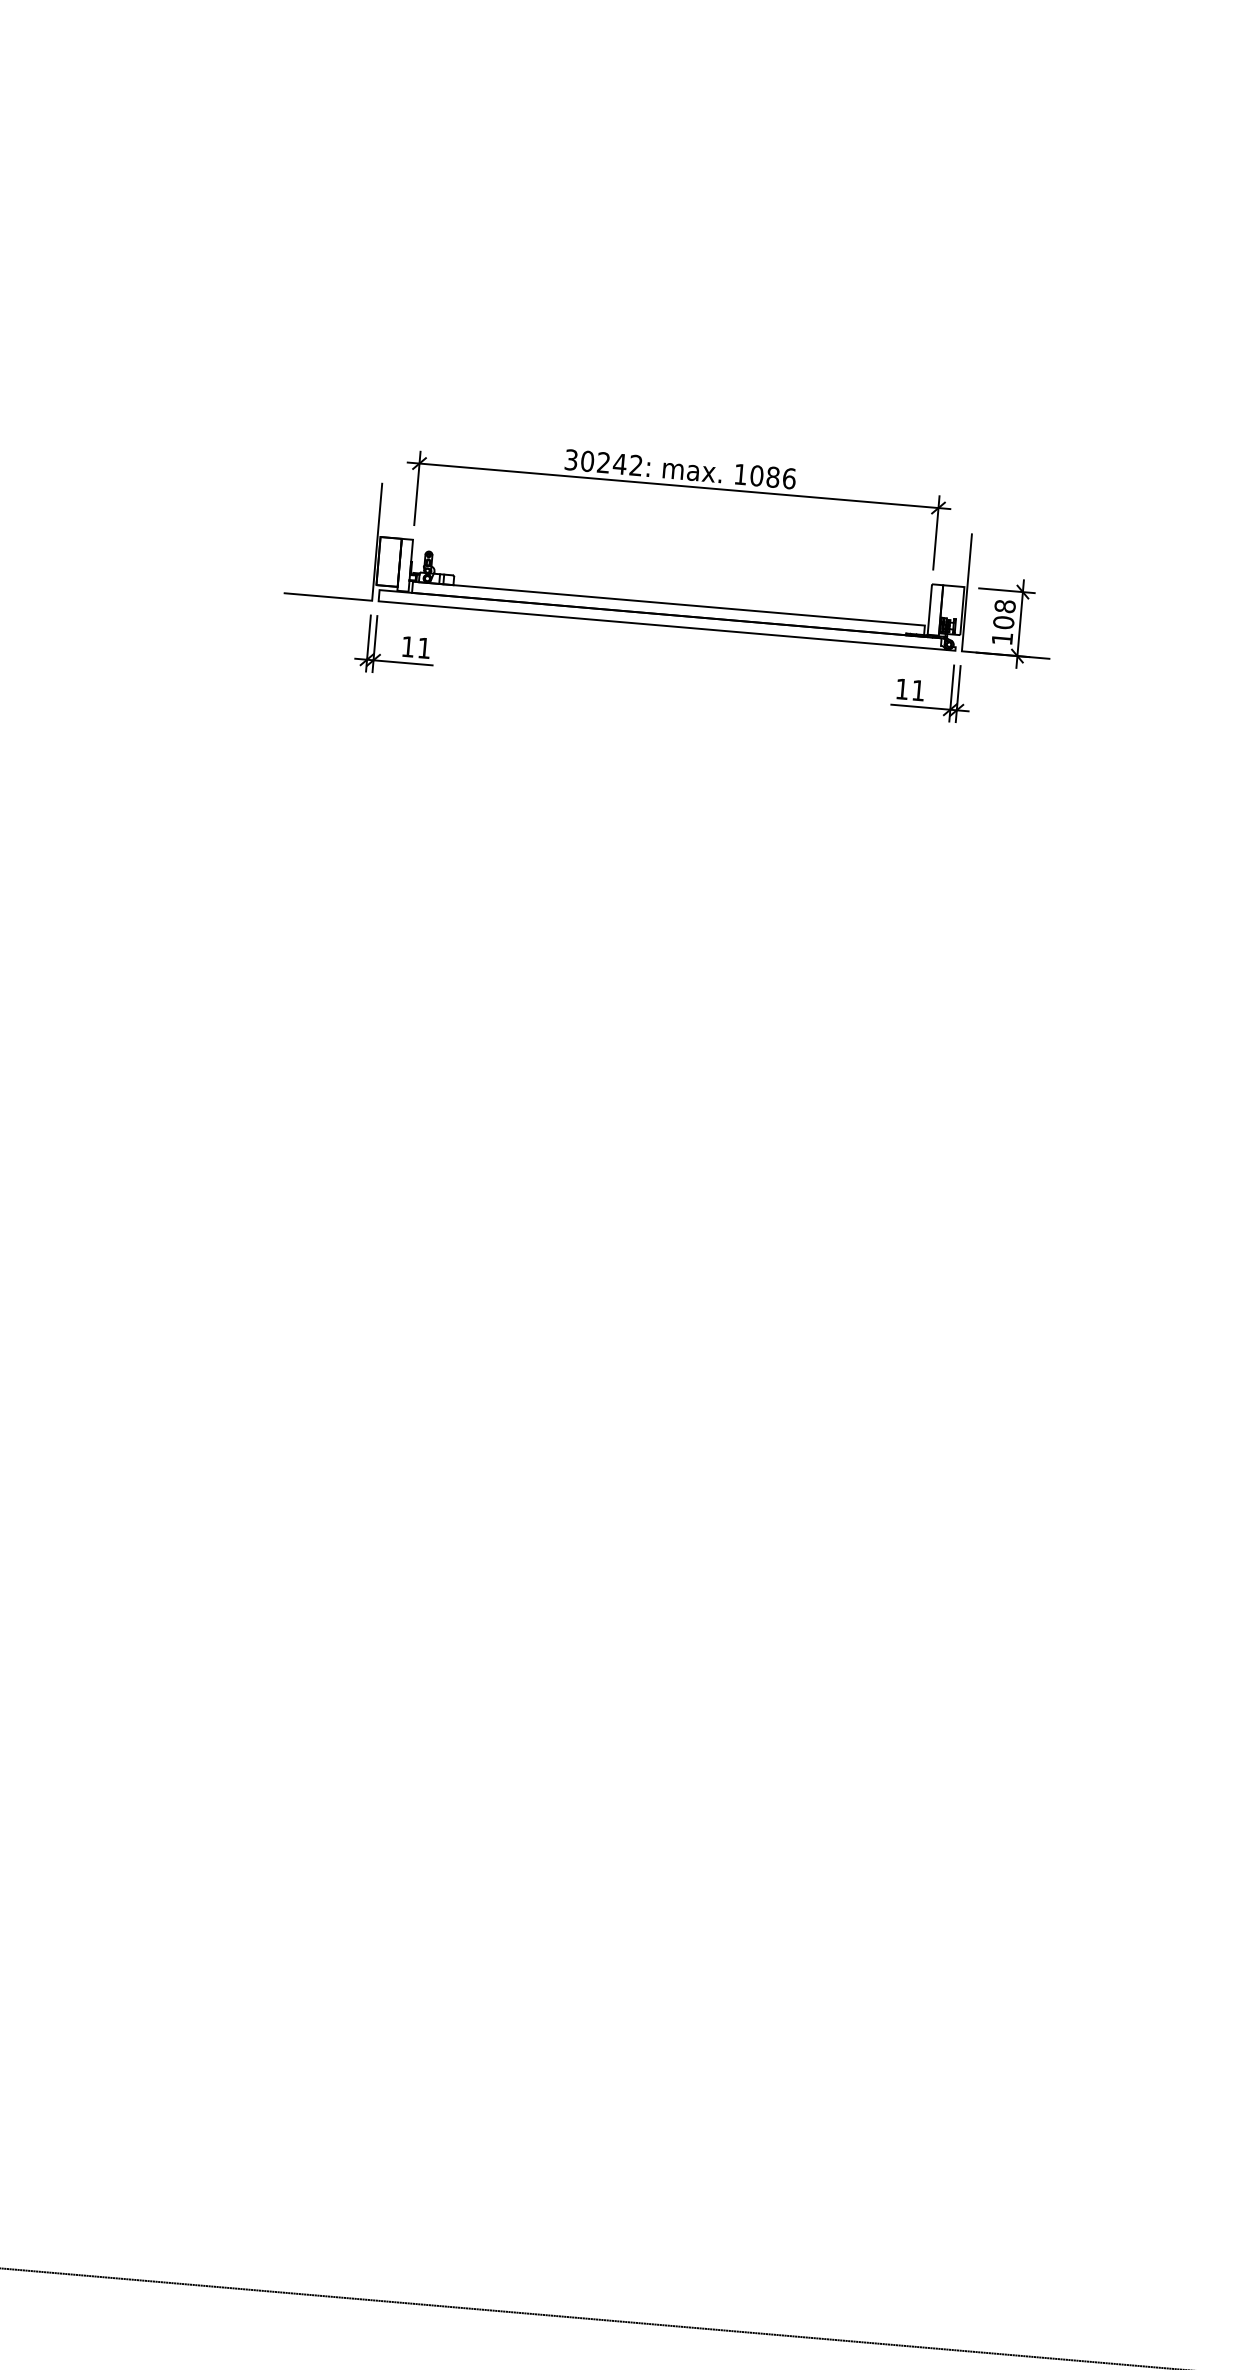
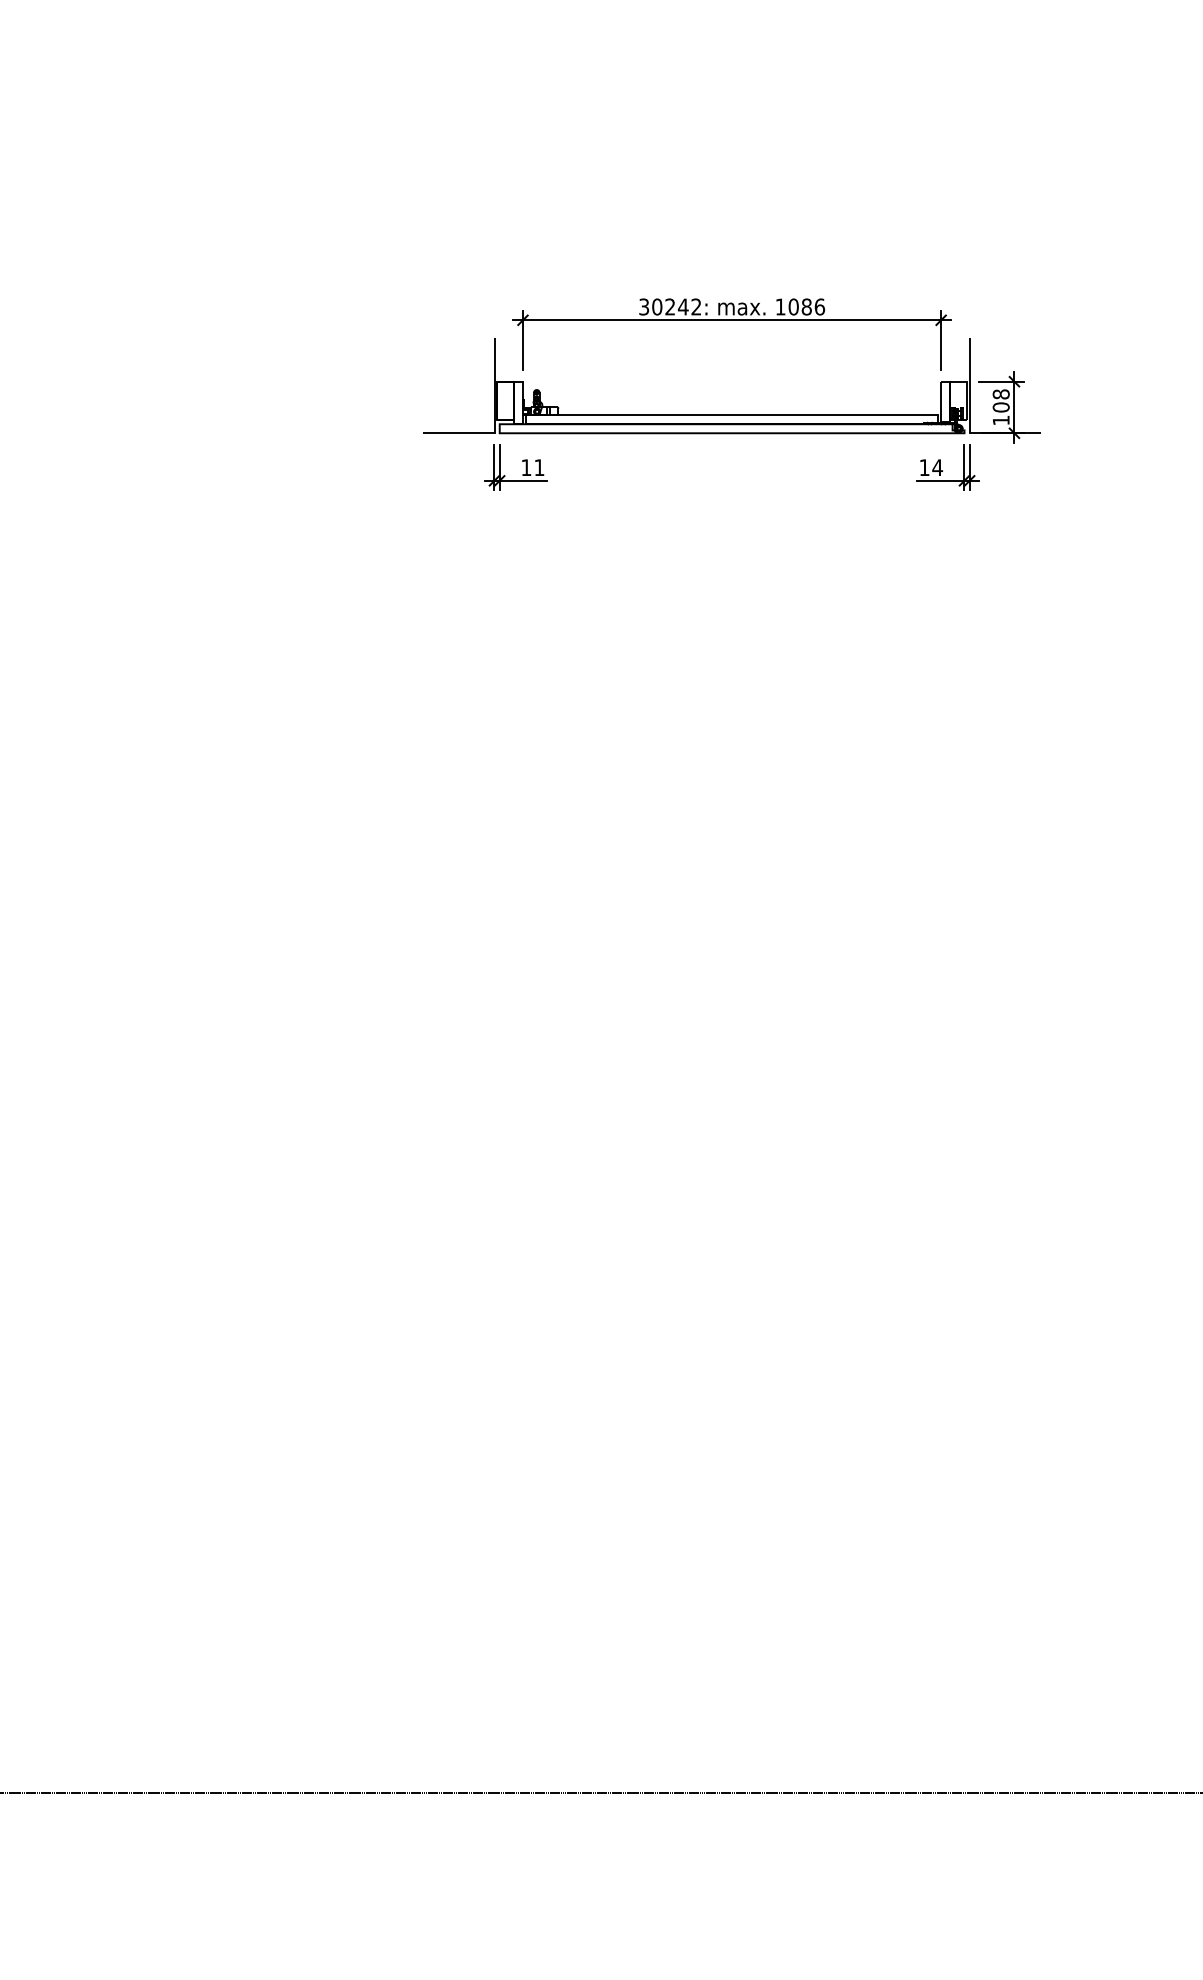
text: (918, 690) -> (937, 467), 11 -> 14

